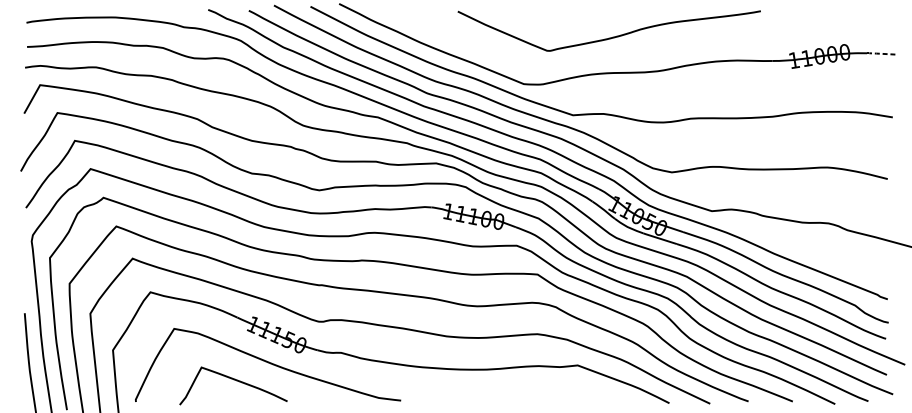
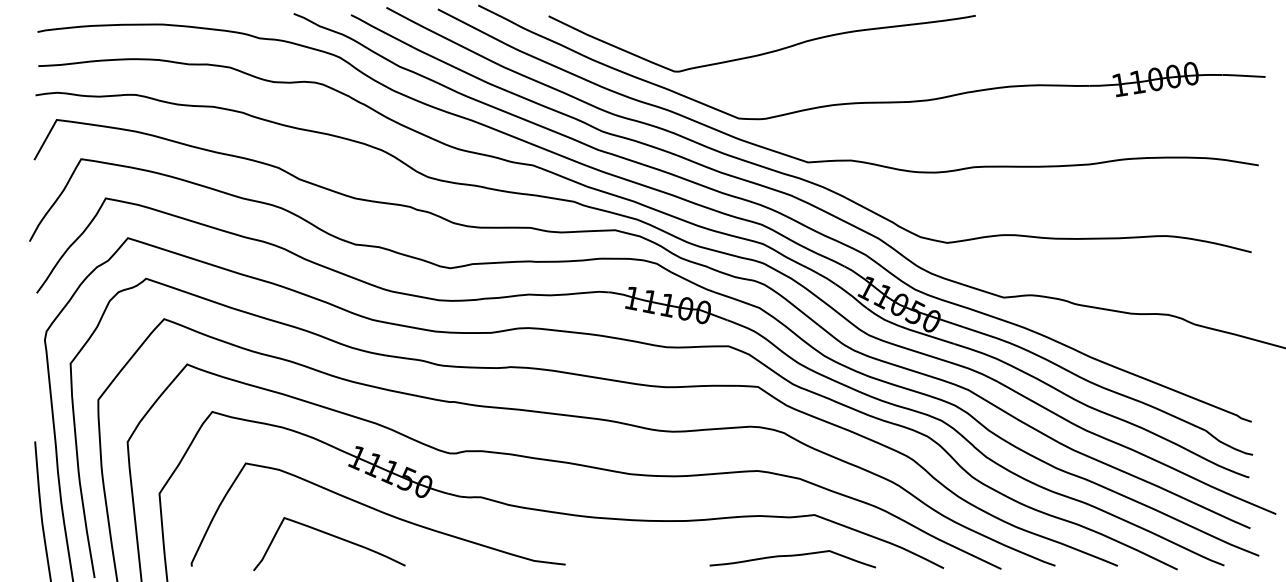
curve: (611, 37) -> (764, 52), moved
line: (881, 53) -> (1243, 75), dashed -> solid
curve: (562, 394) -> (792, 556), added

